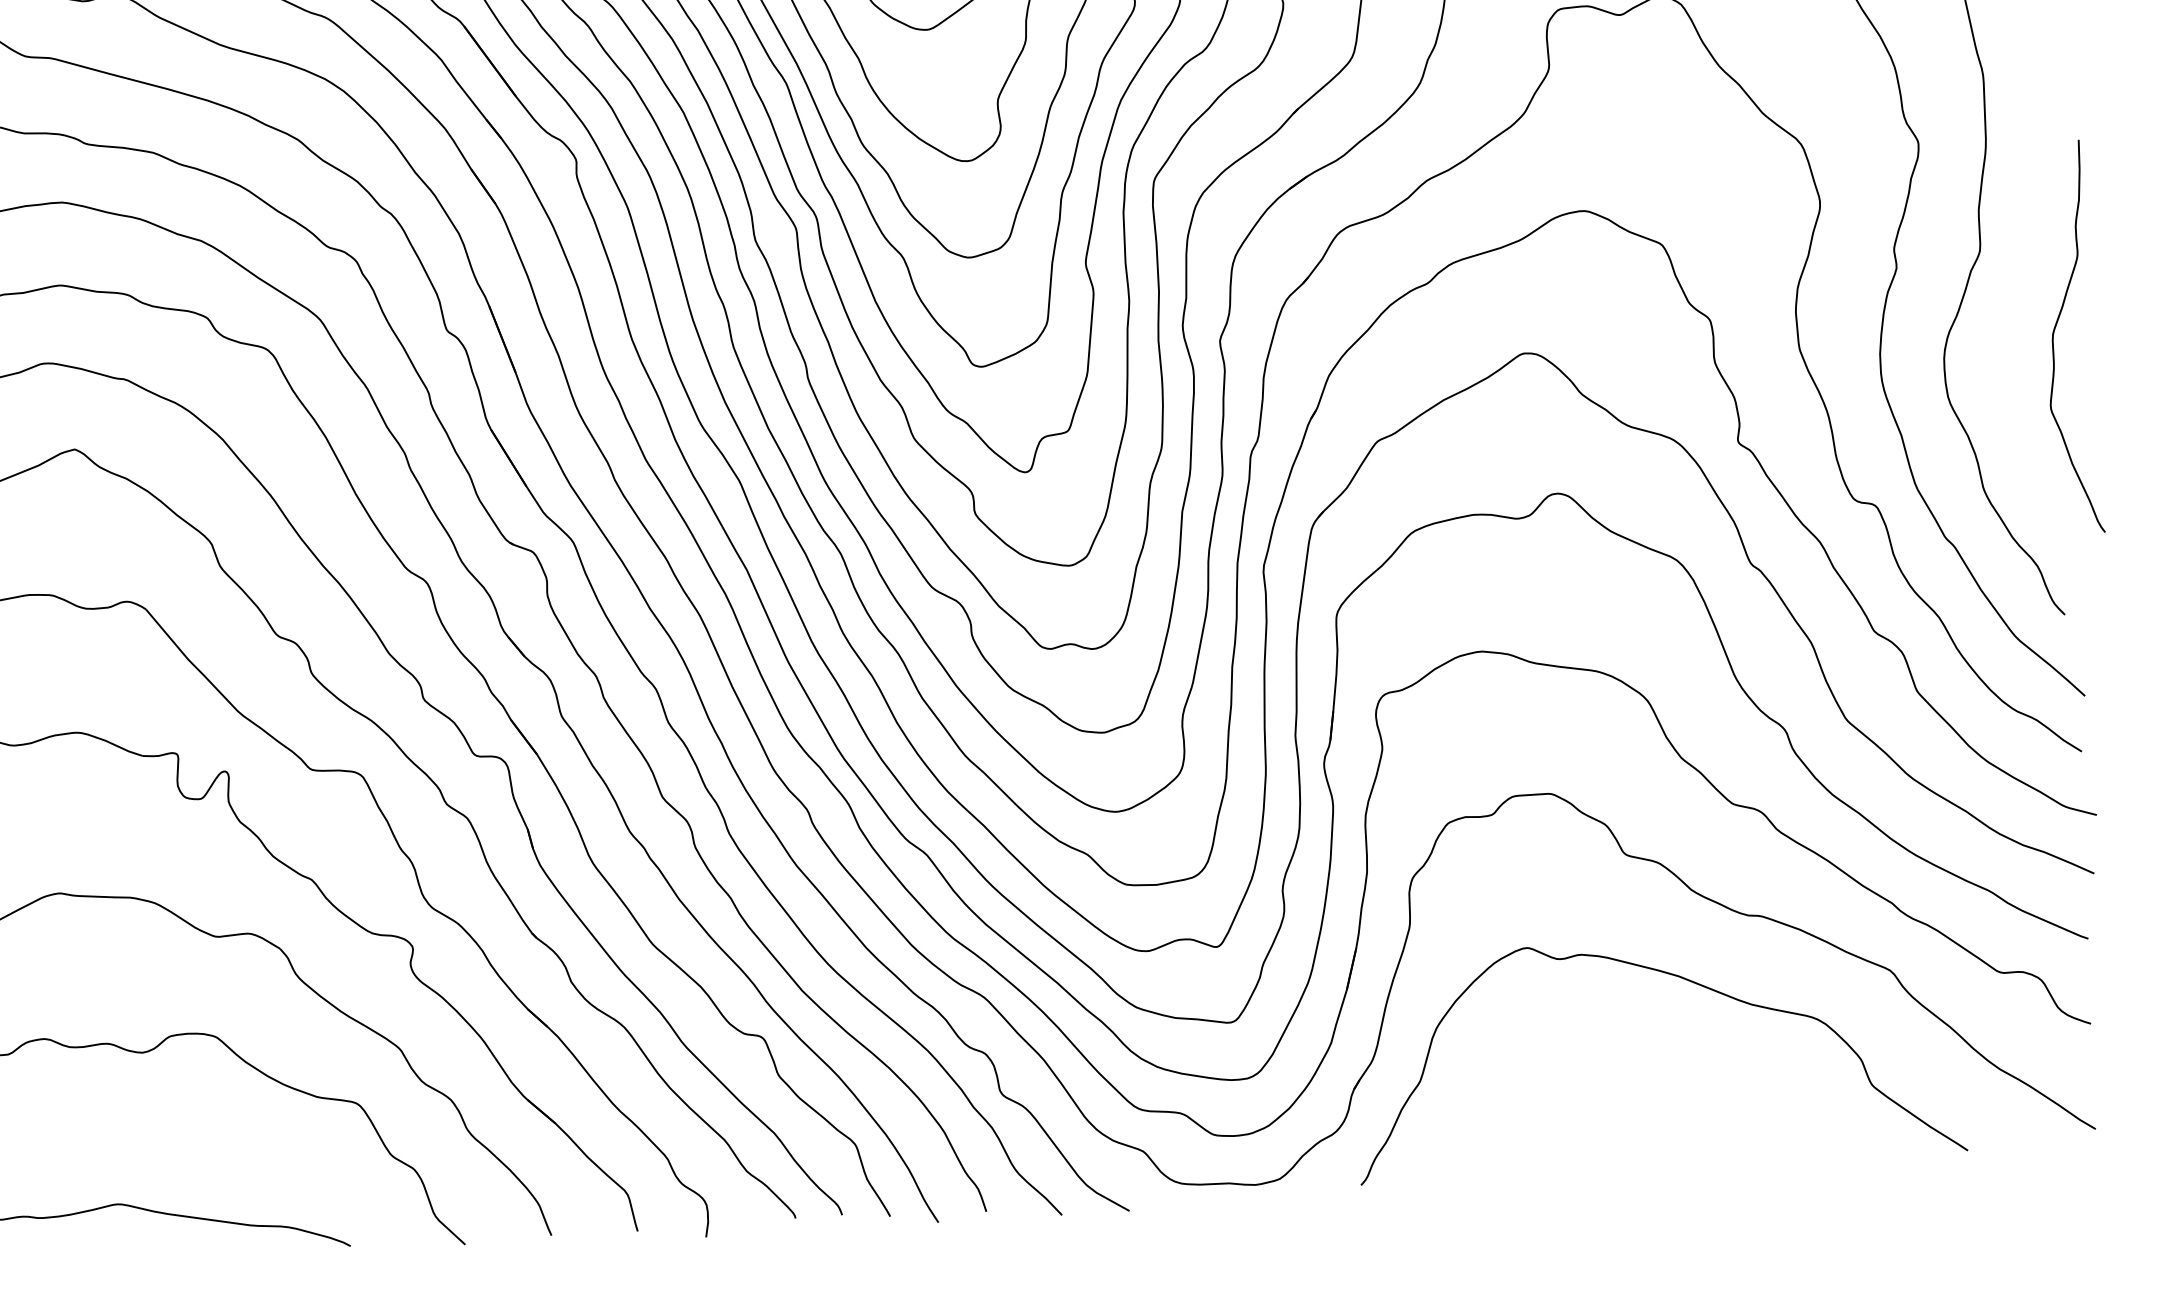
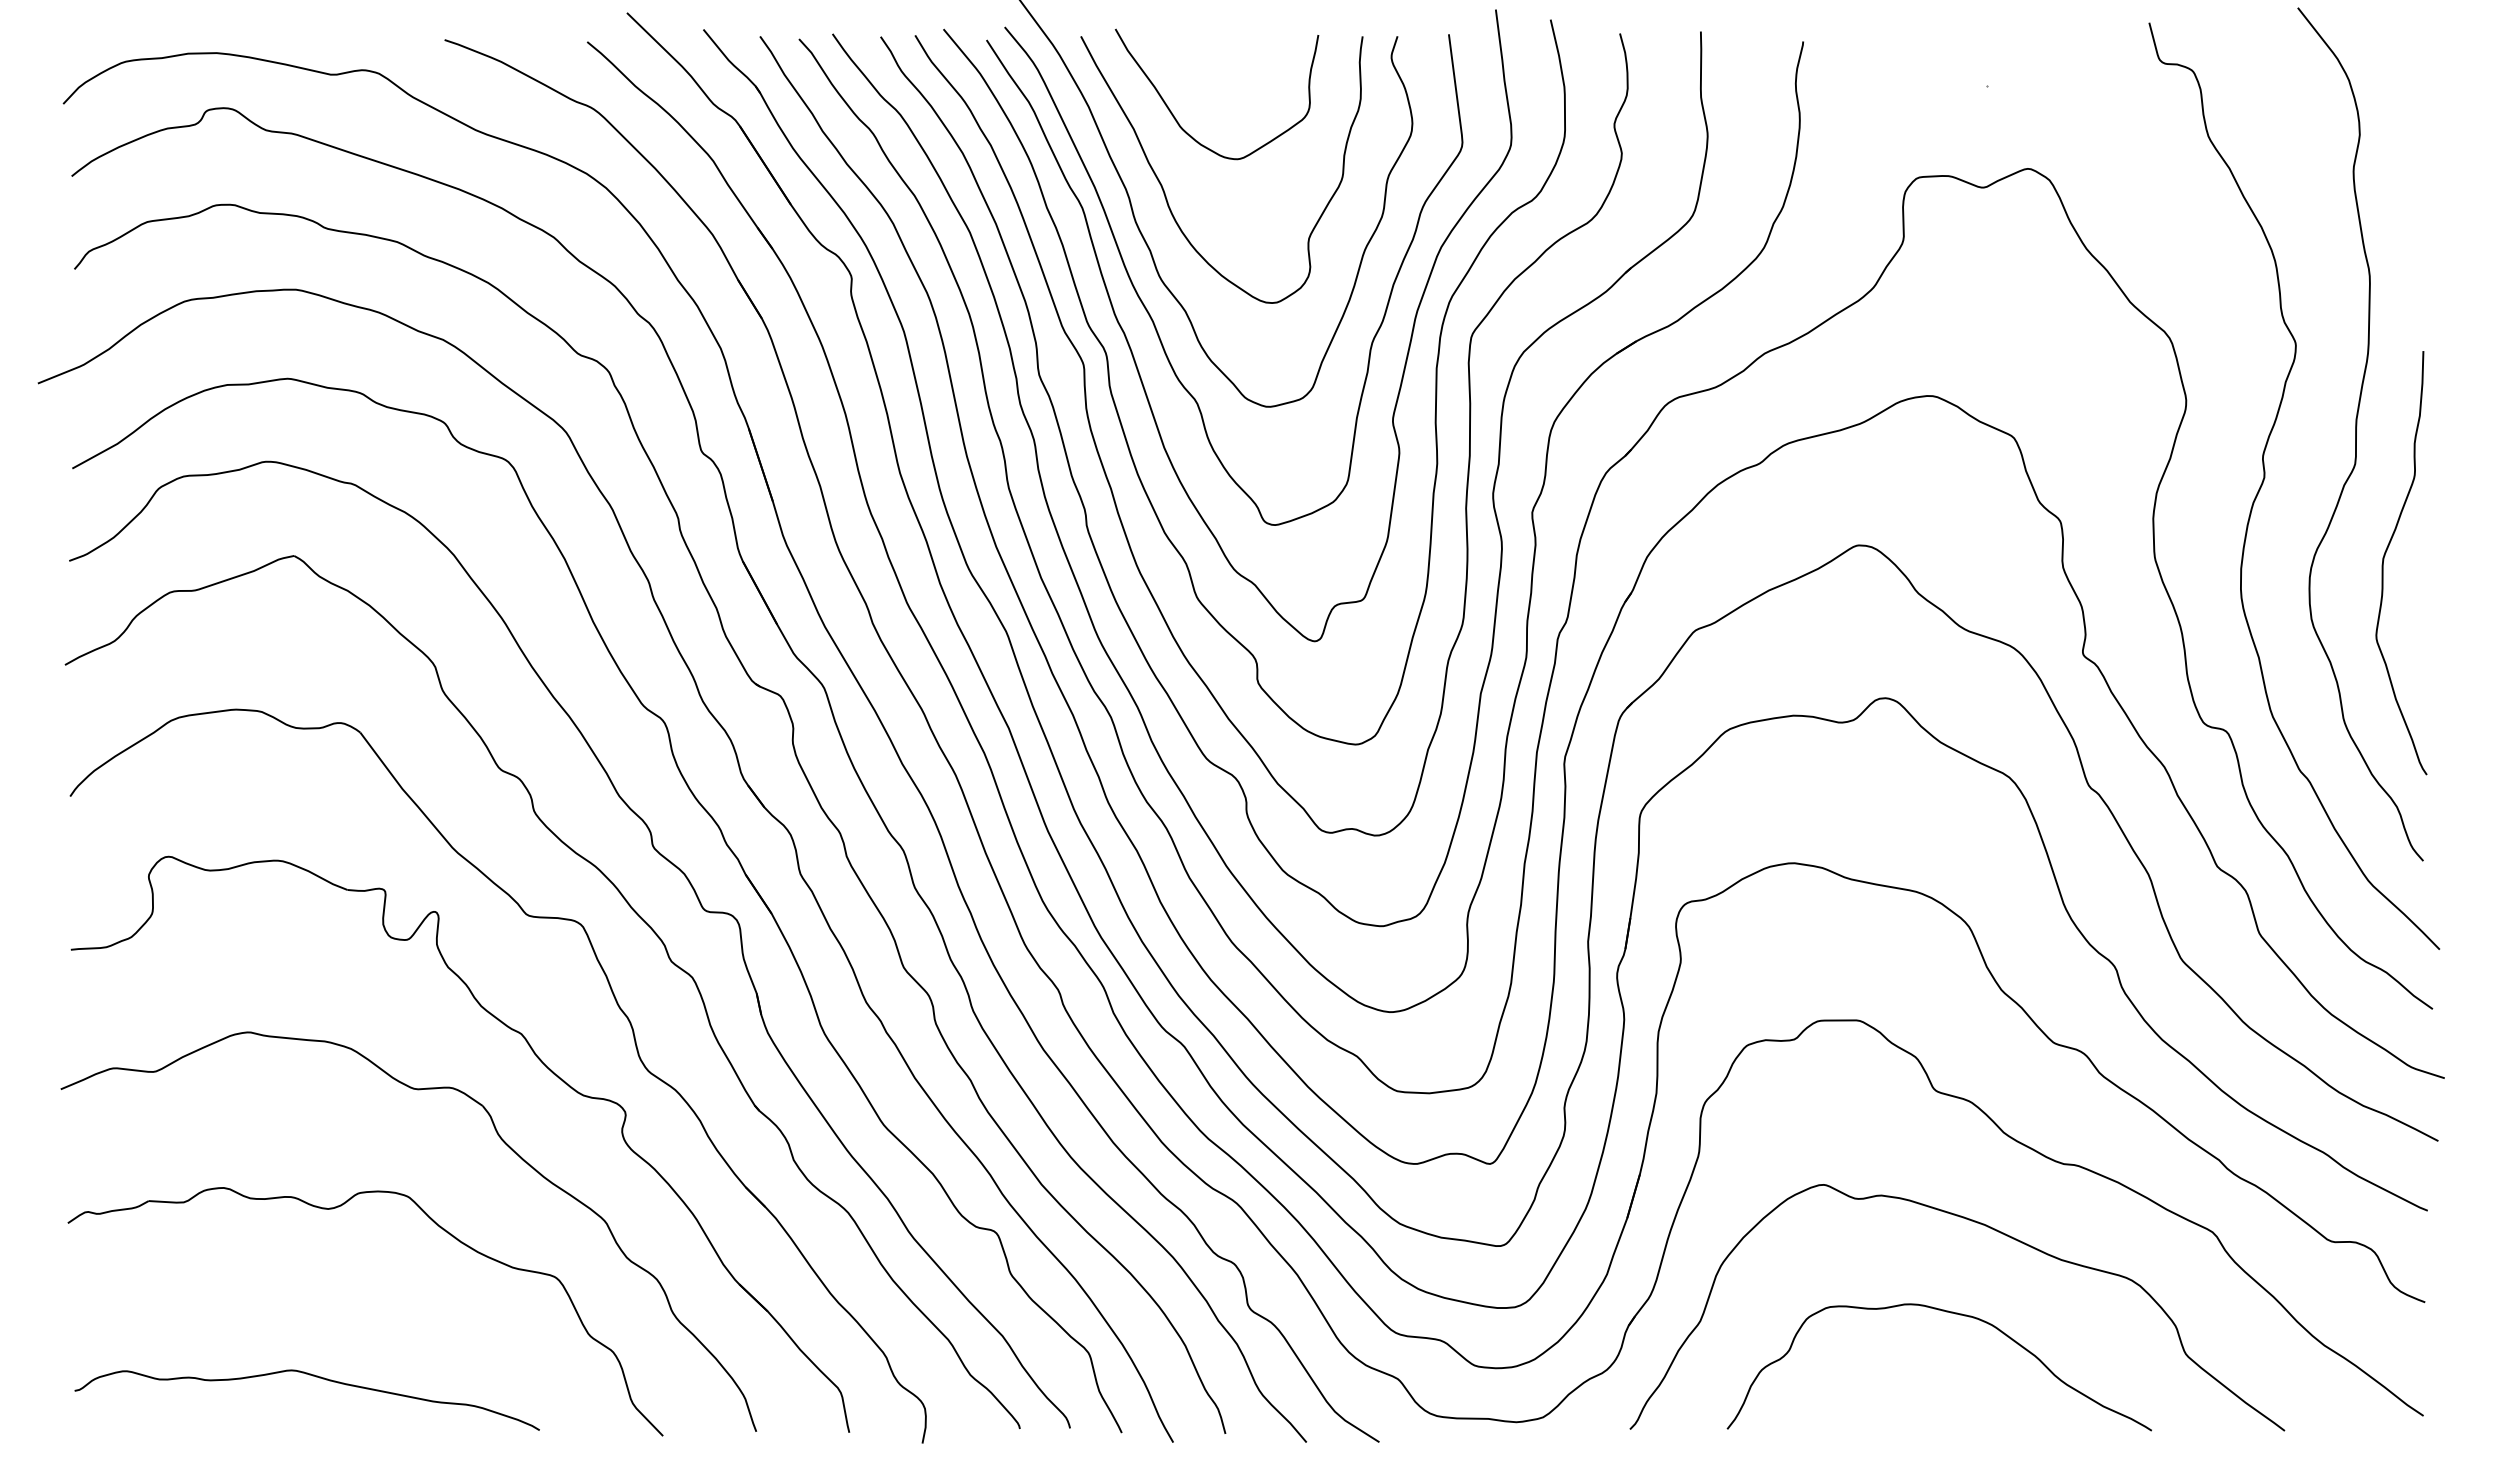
curve: (2054, 336) -> (2384, 560), moved
curve: (1651, 1060) -> (1950, 1313), added

